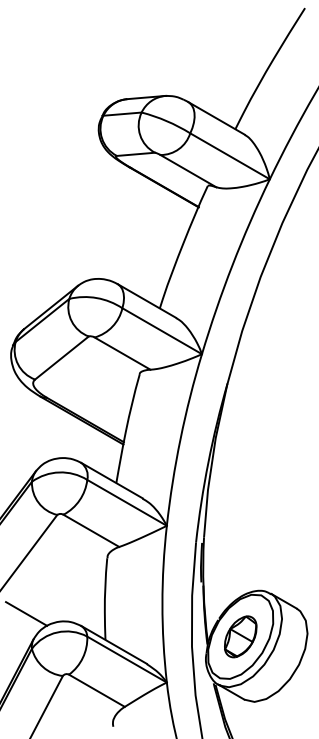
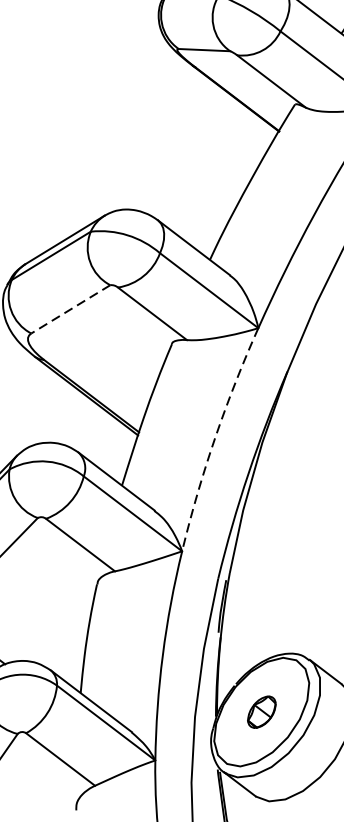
line: (61, 358) -> (70, 309), solid -> dashed
arc: (180, 439) -> (215, 438), solid -> dashed
part: (240, 636) -> (261, 711), size x0.6

